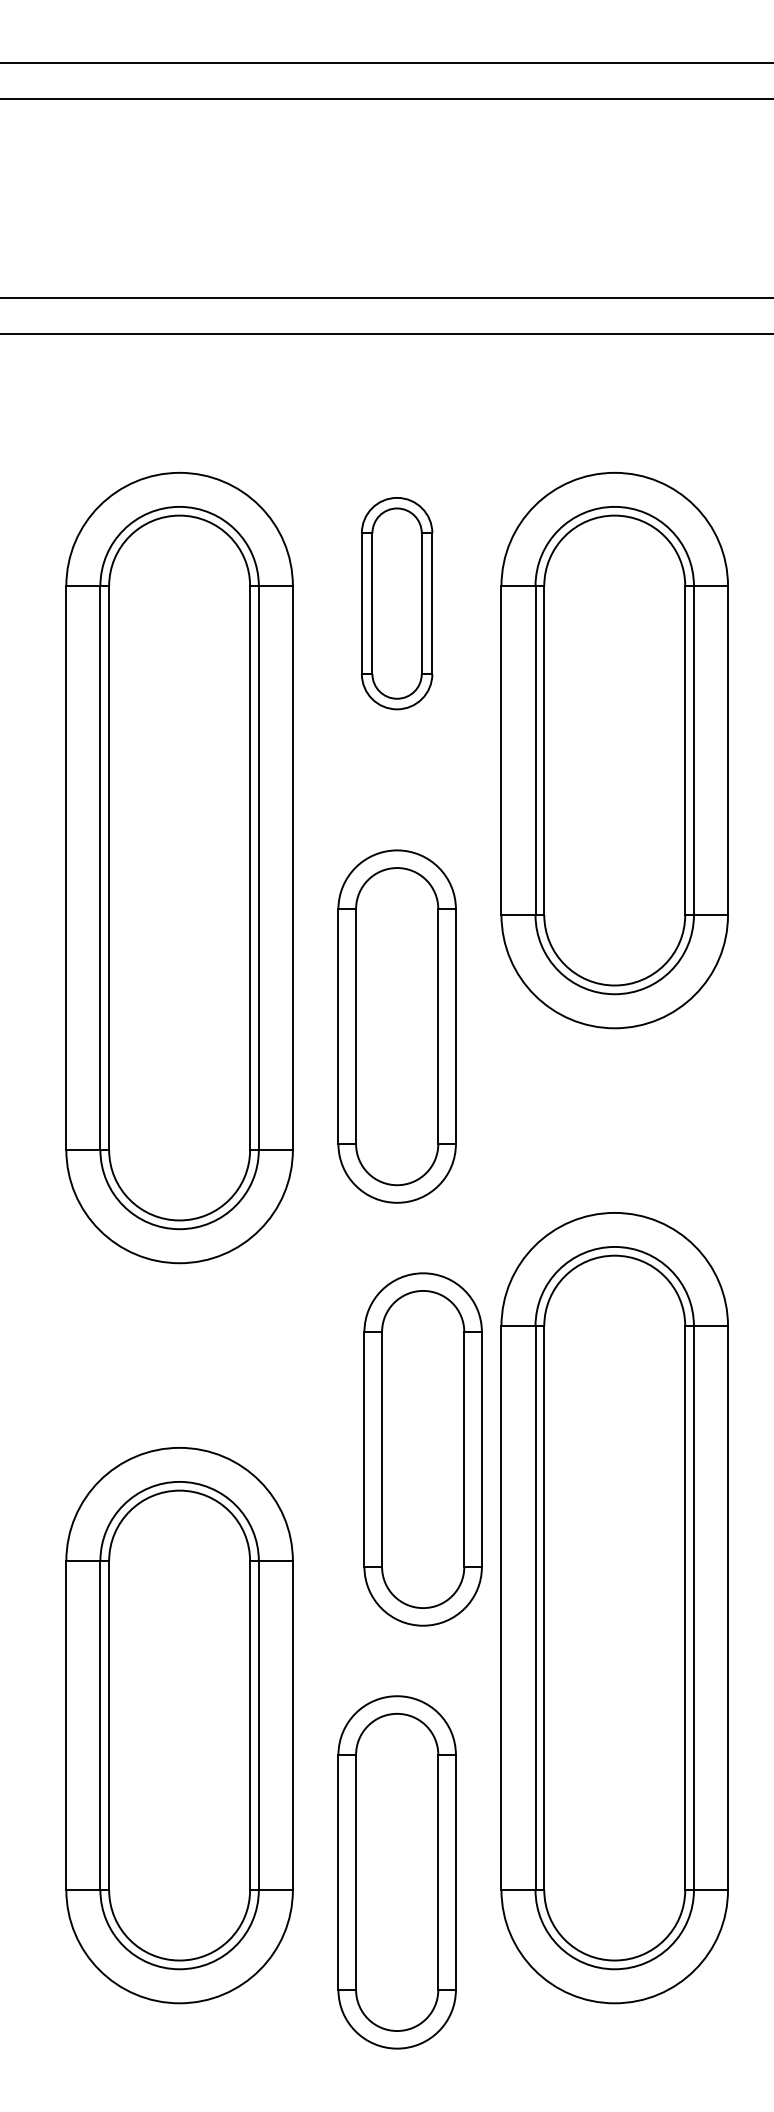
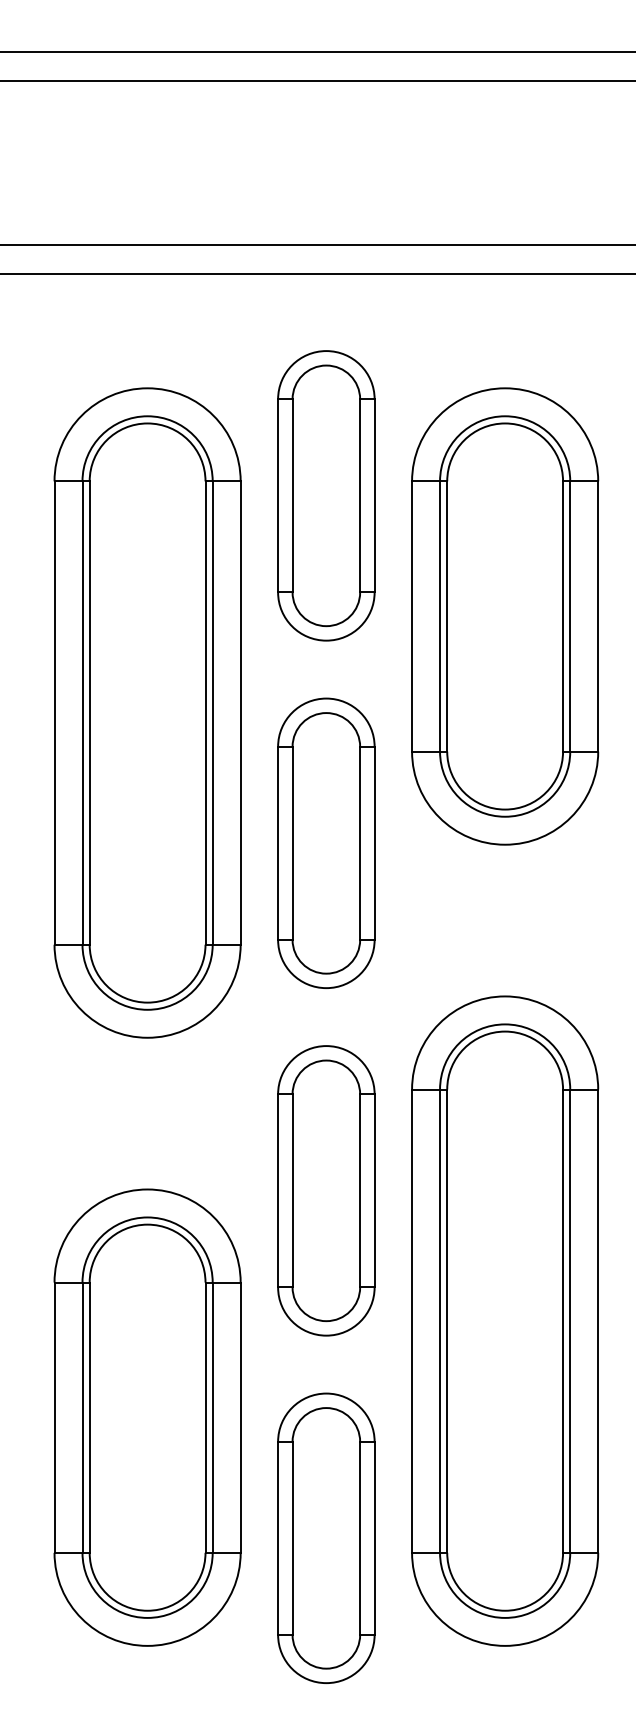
part: (396, 603) -> (325, 495), size x1.67
part: (422, 1449) -> (325, 1190), moved

